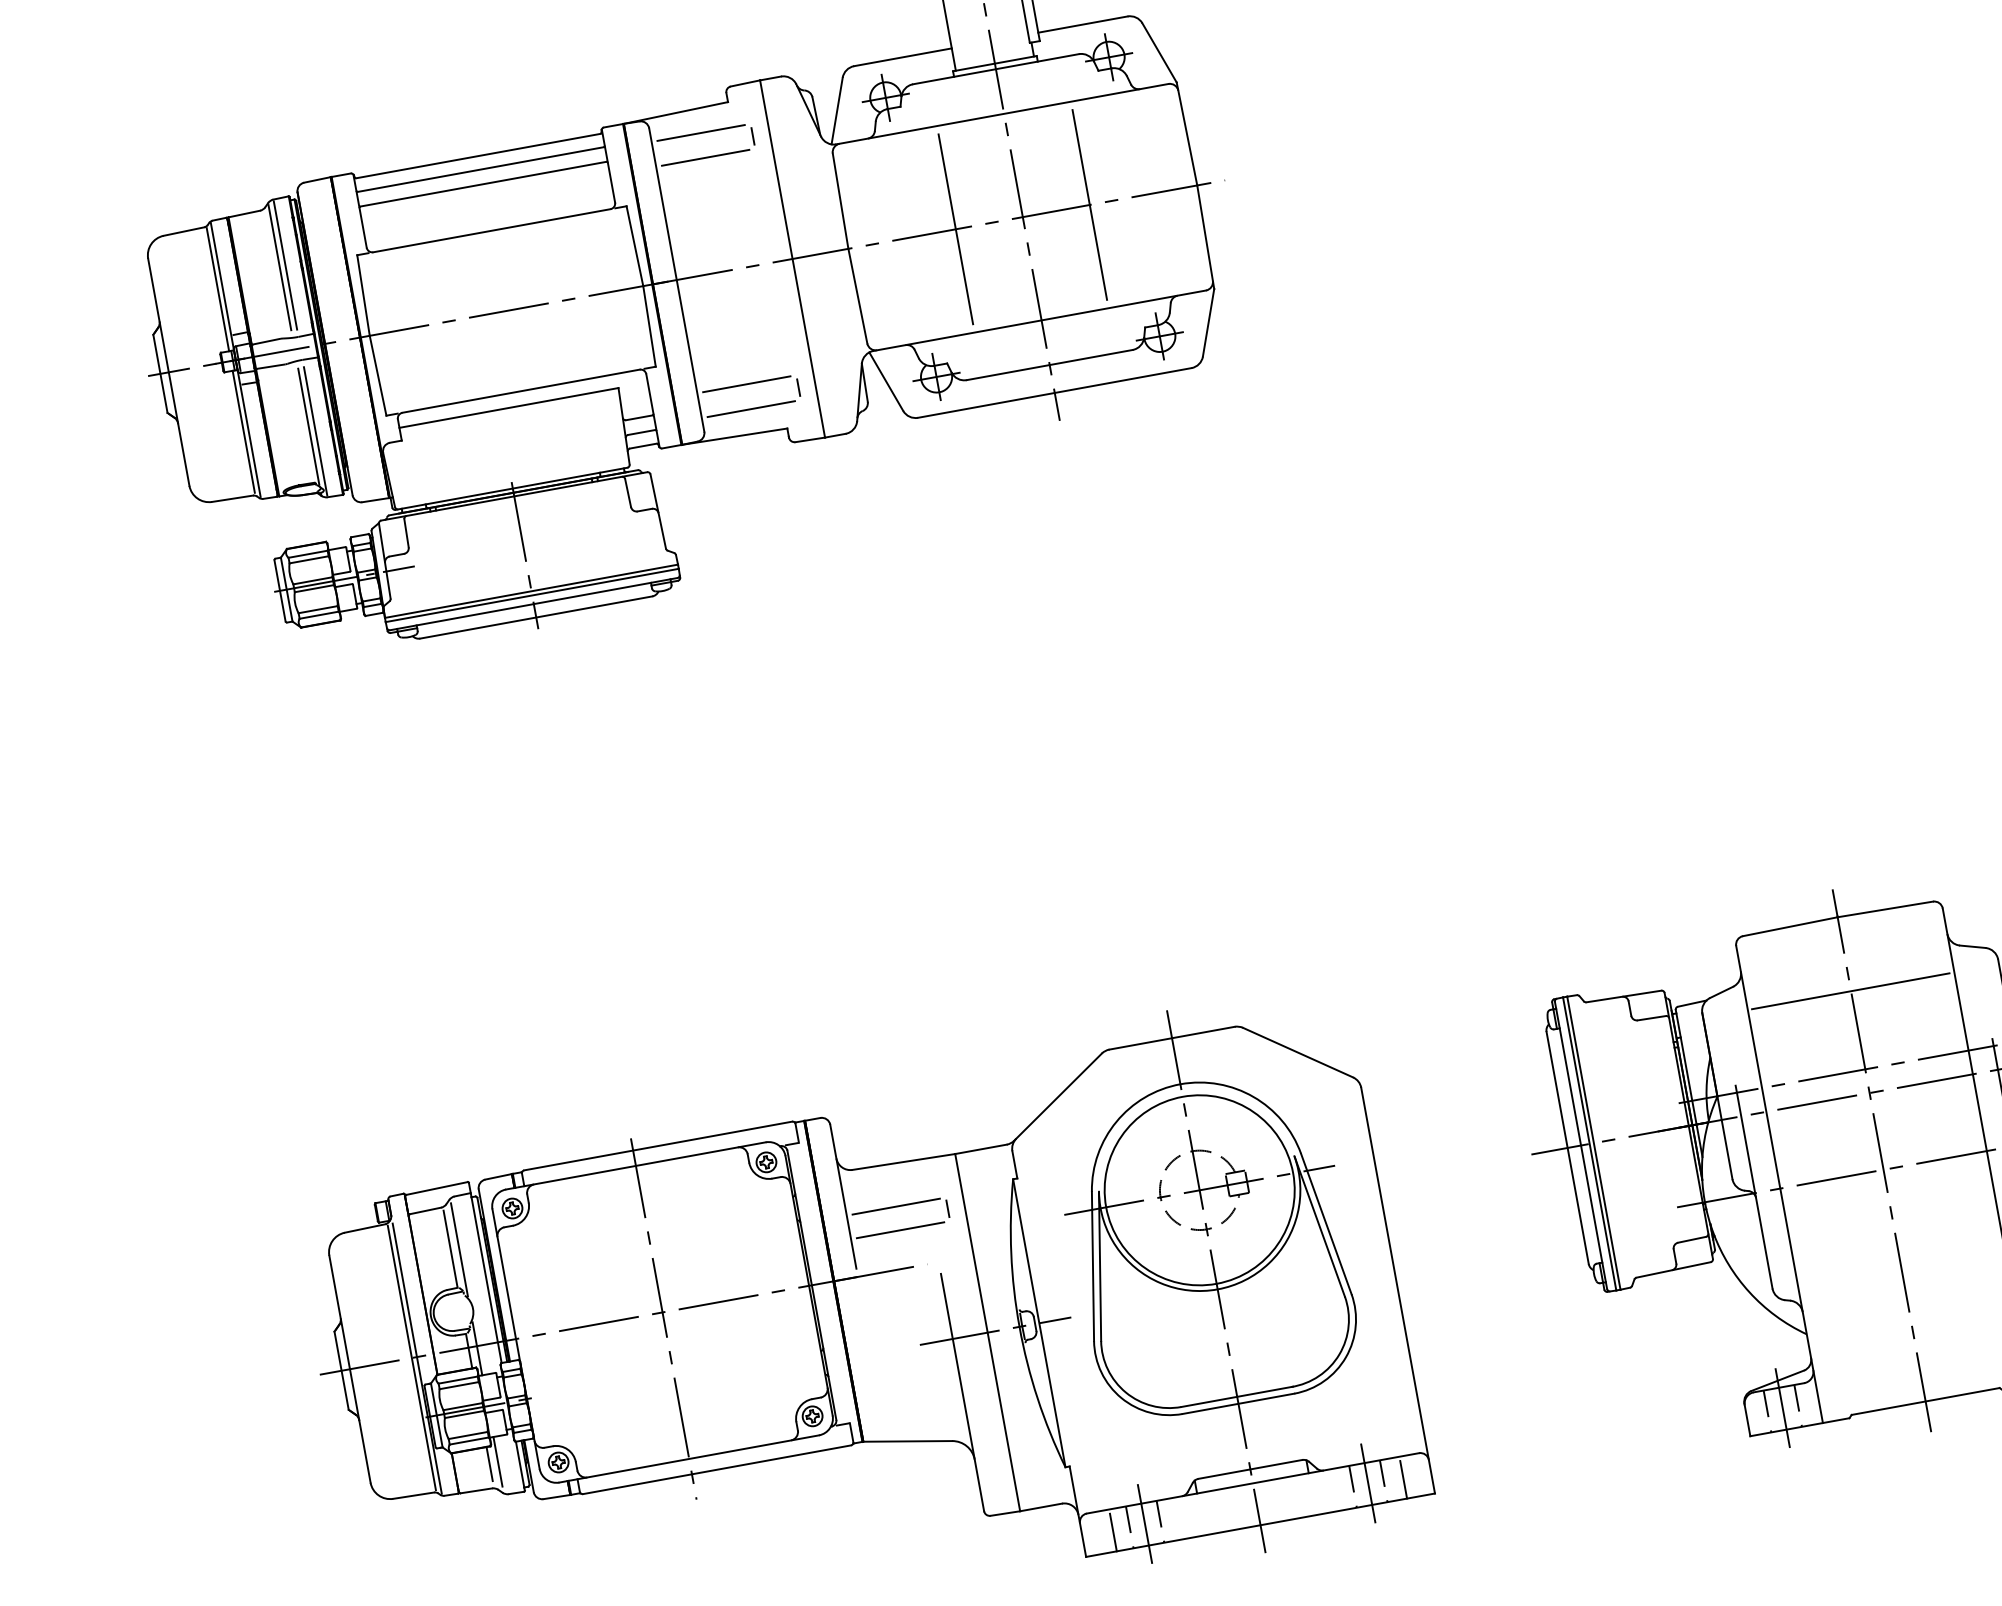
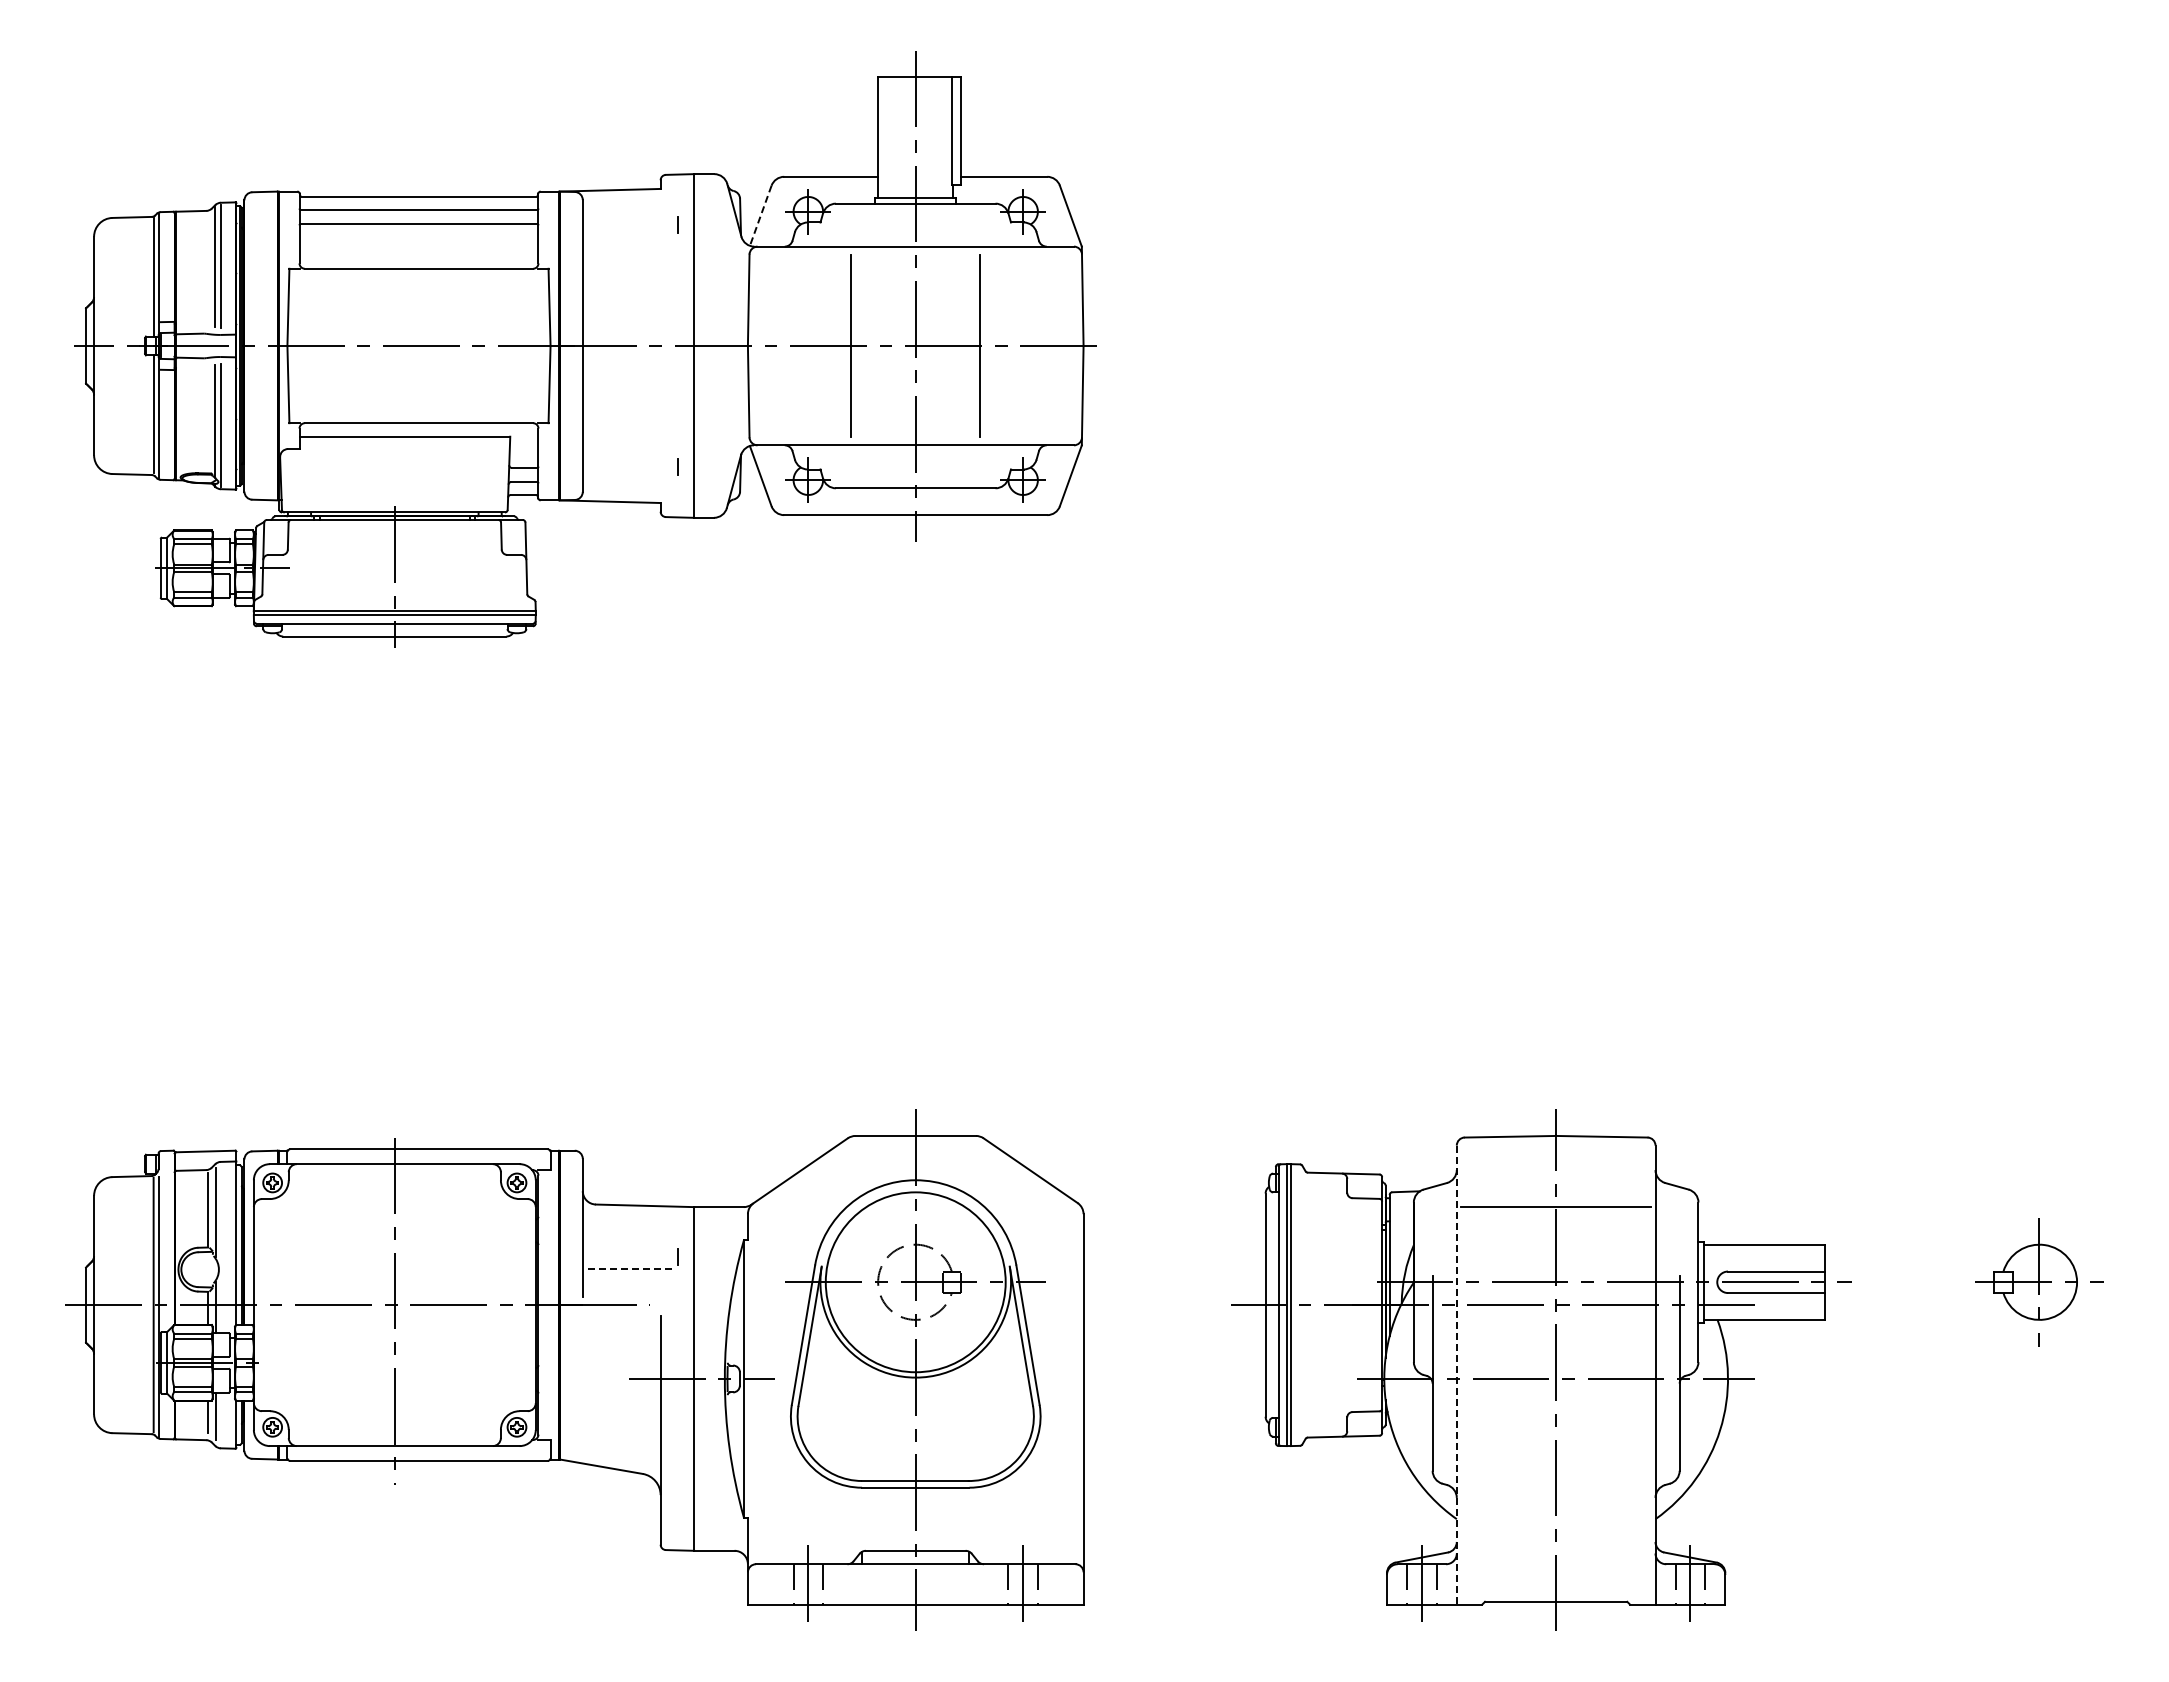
line: (836, 110) -> (760, 215), solid -> dashed
line: (701, 133) -> (630, 213), removed
line: (705, 158) -> (630, 237), removed
line: (746, 383) -> (630, 454), removed
line: (751, 408) -> (630, 478), removed
line: (1779, 1185) -> (1456, 1375), solid -> dashed
line: (896, 1206) -> (630, 1246), removed
line: (900, 1229) -> (630, 1268), solid -> dashed
line: (1403, 1479) -> (1056, 1586), removed
line: (1113, 1532) -> (777, 1586), removed

